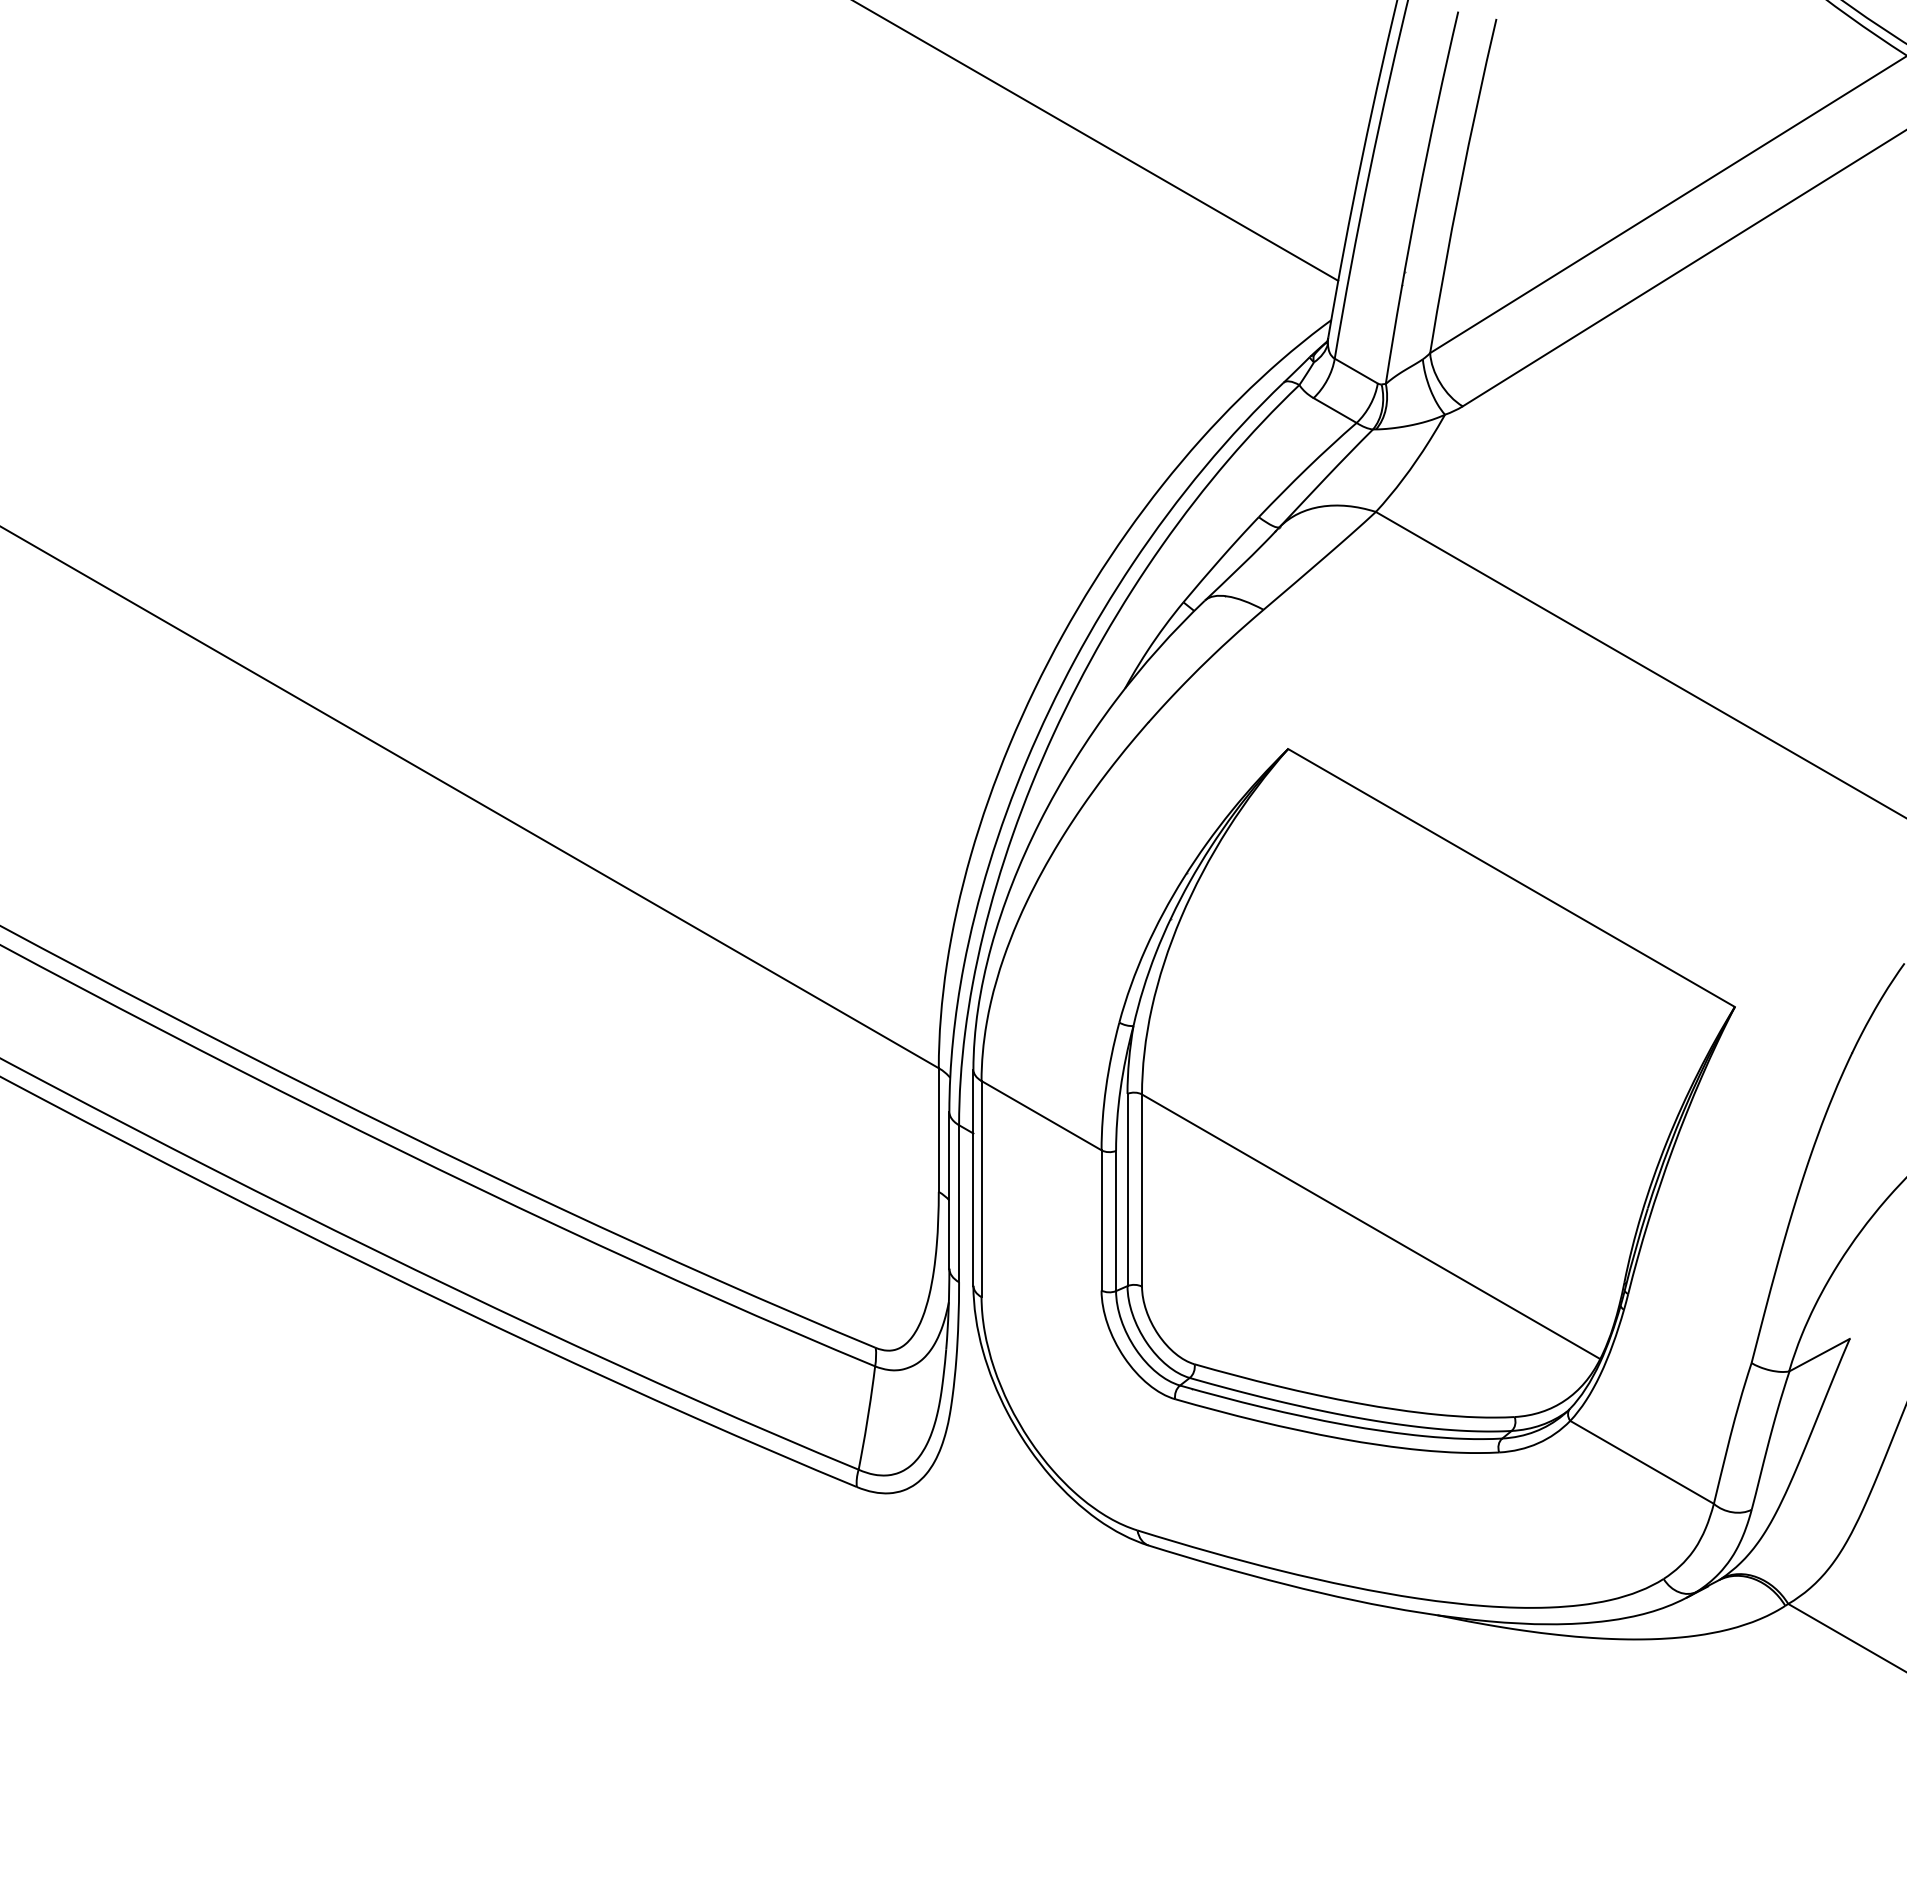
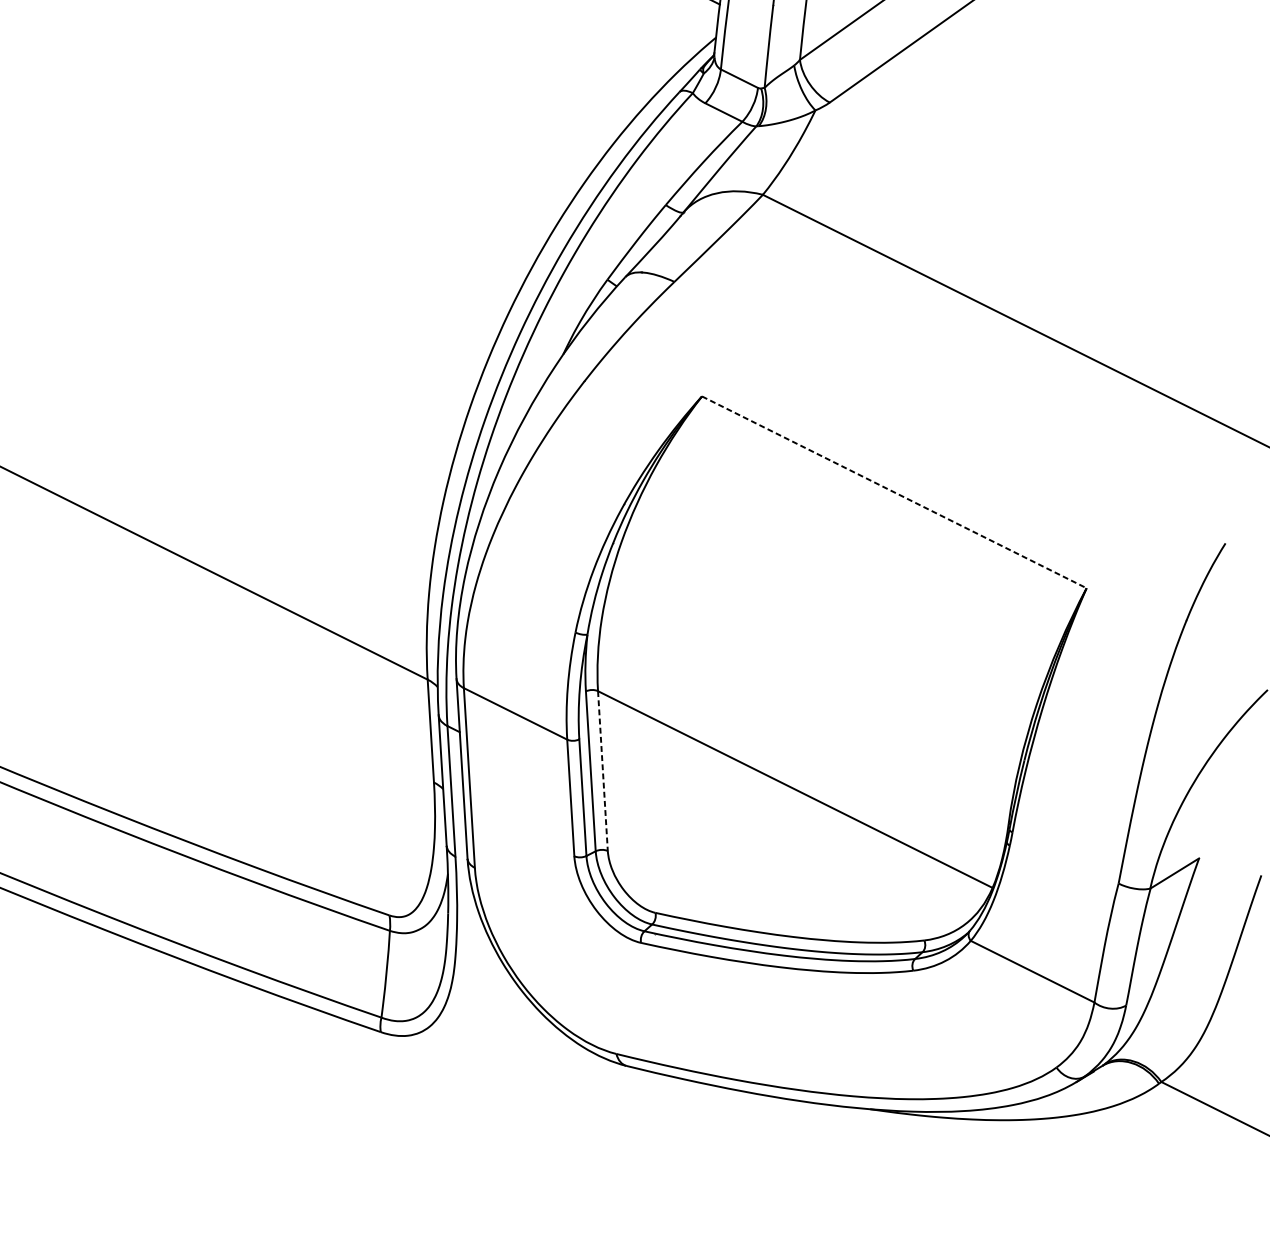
line: (1511, 878) -> (894, 492), solid -> dashed
line: (1142, 1191) -> (603, 771), solid -> dashed

